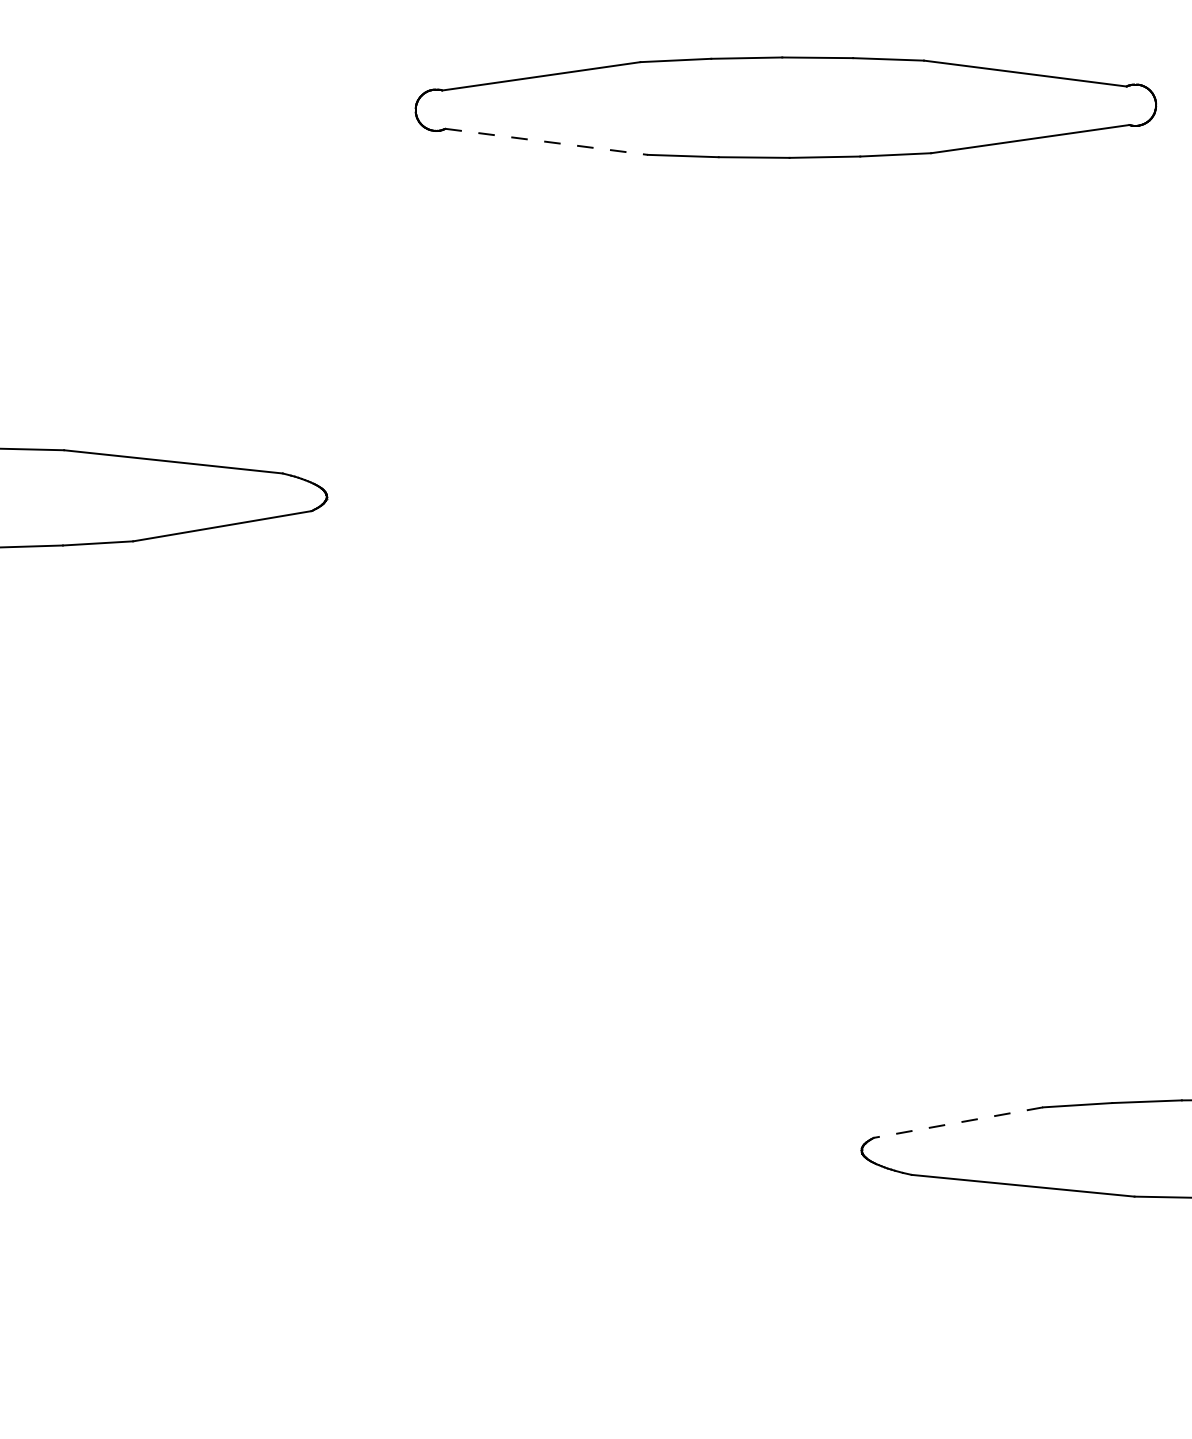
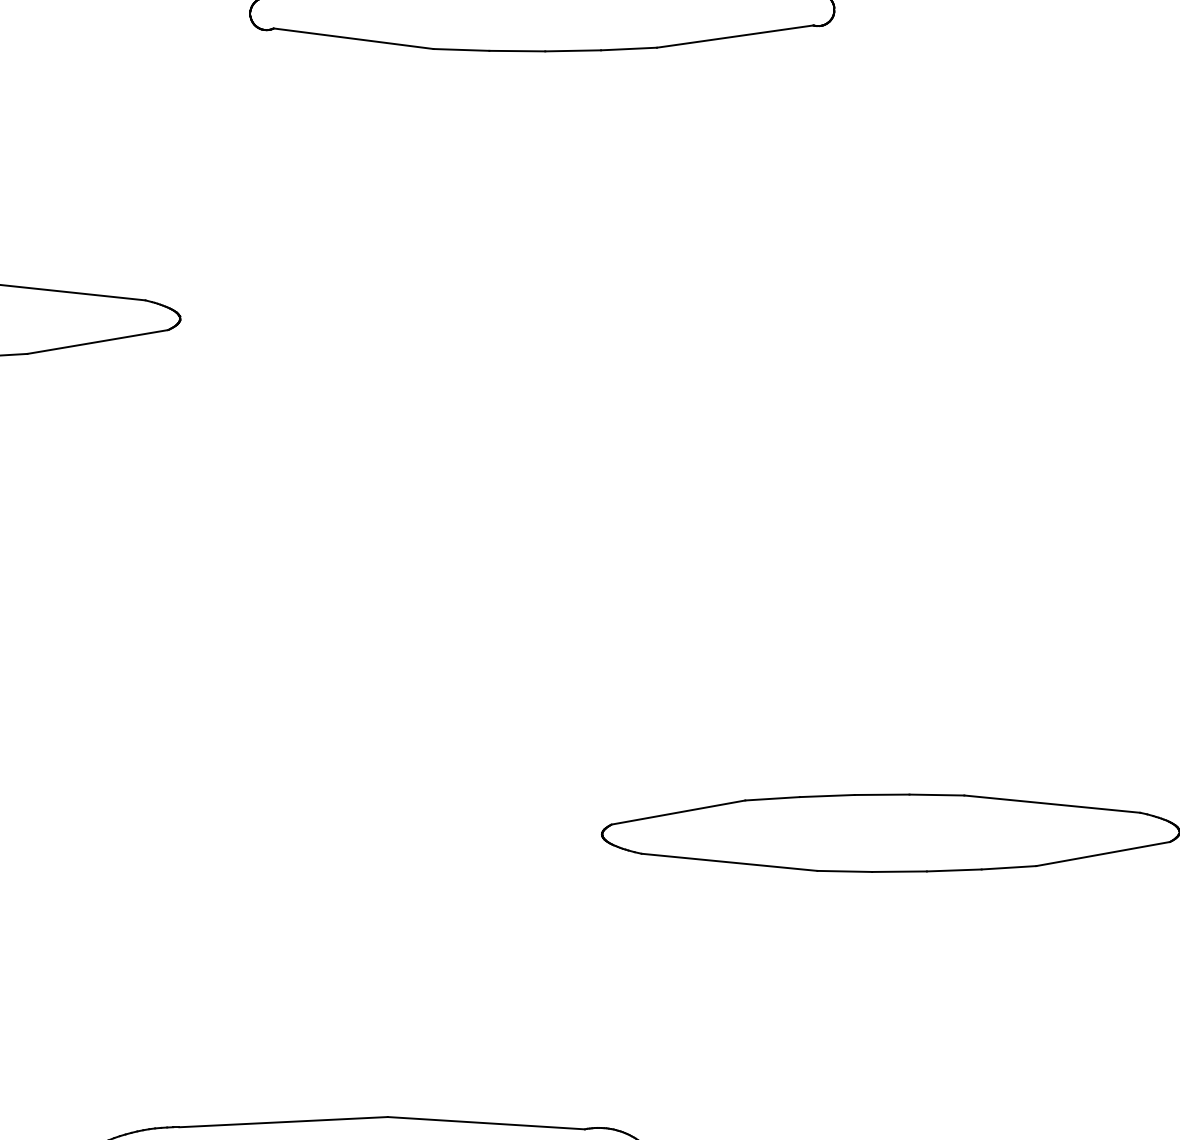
line: (546, 141) -> (353, 38), dashed -> solid
line: (958, 1122) -> (678, 812), dashed -> solid

